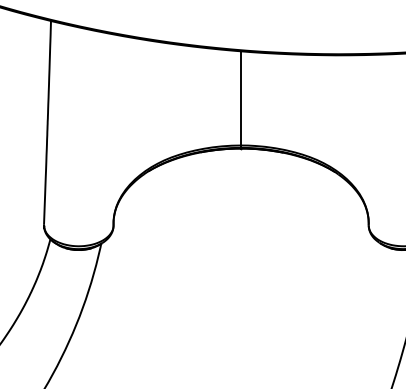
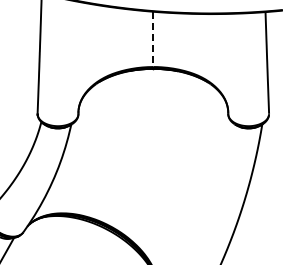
line: (241, 98) -> (153, 39), solid -> dashed

